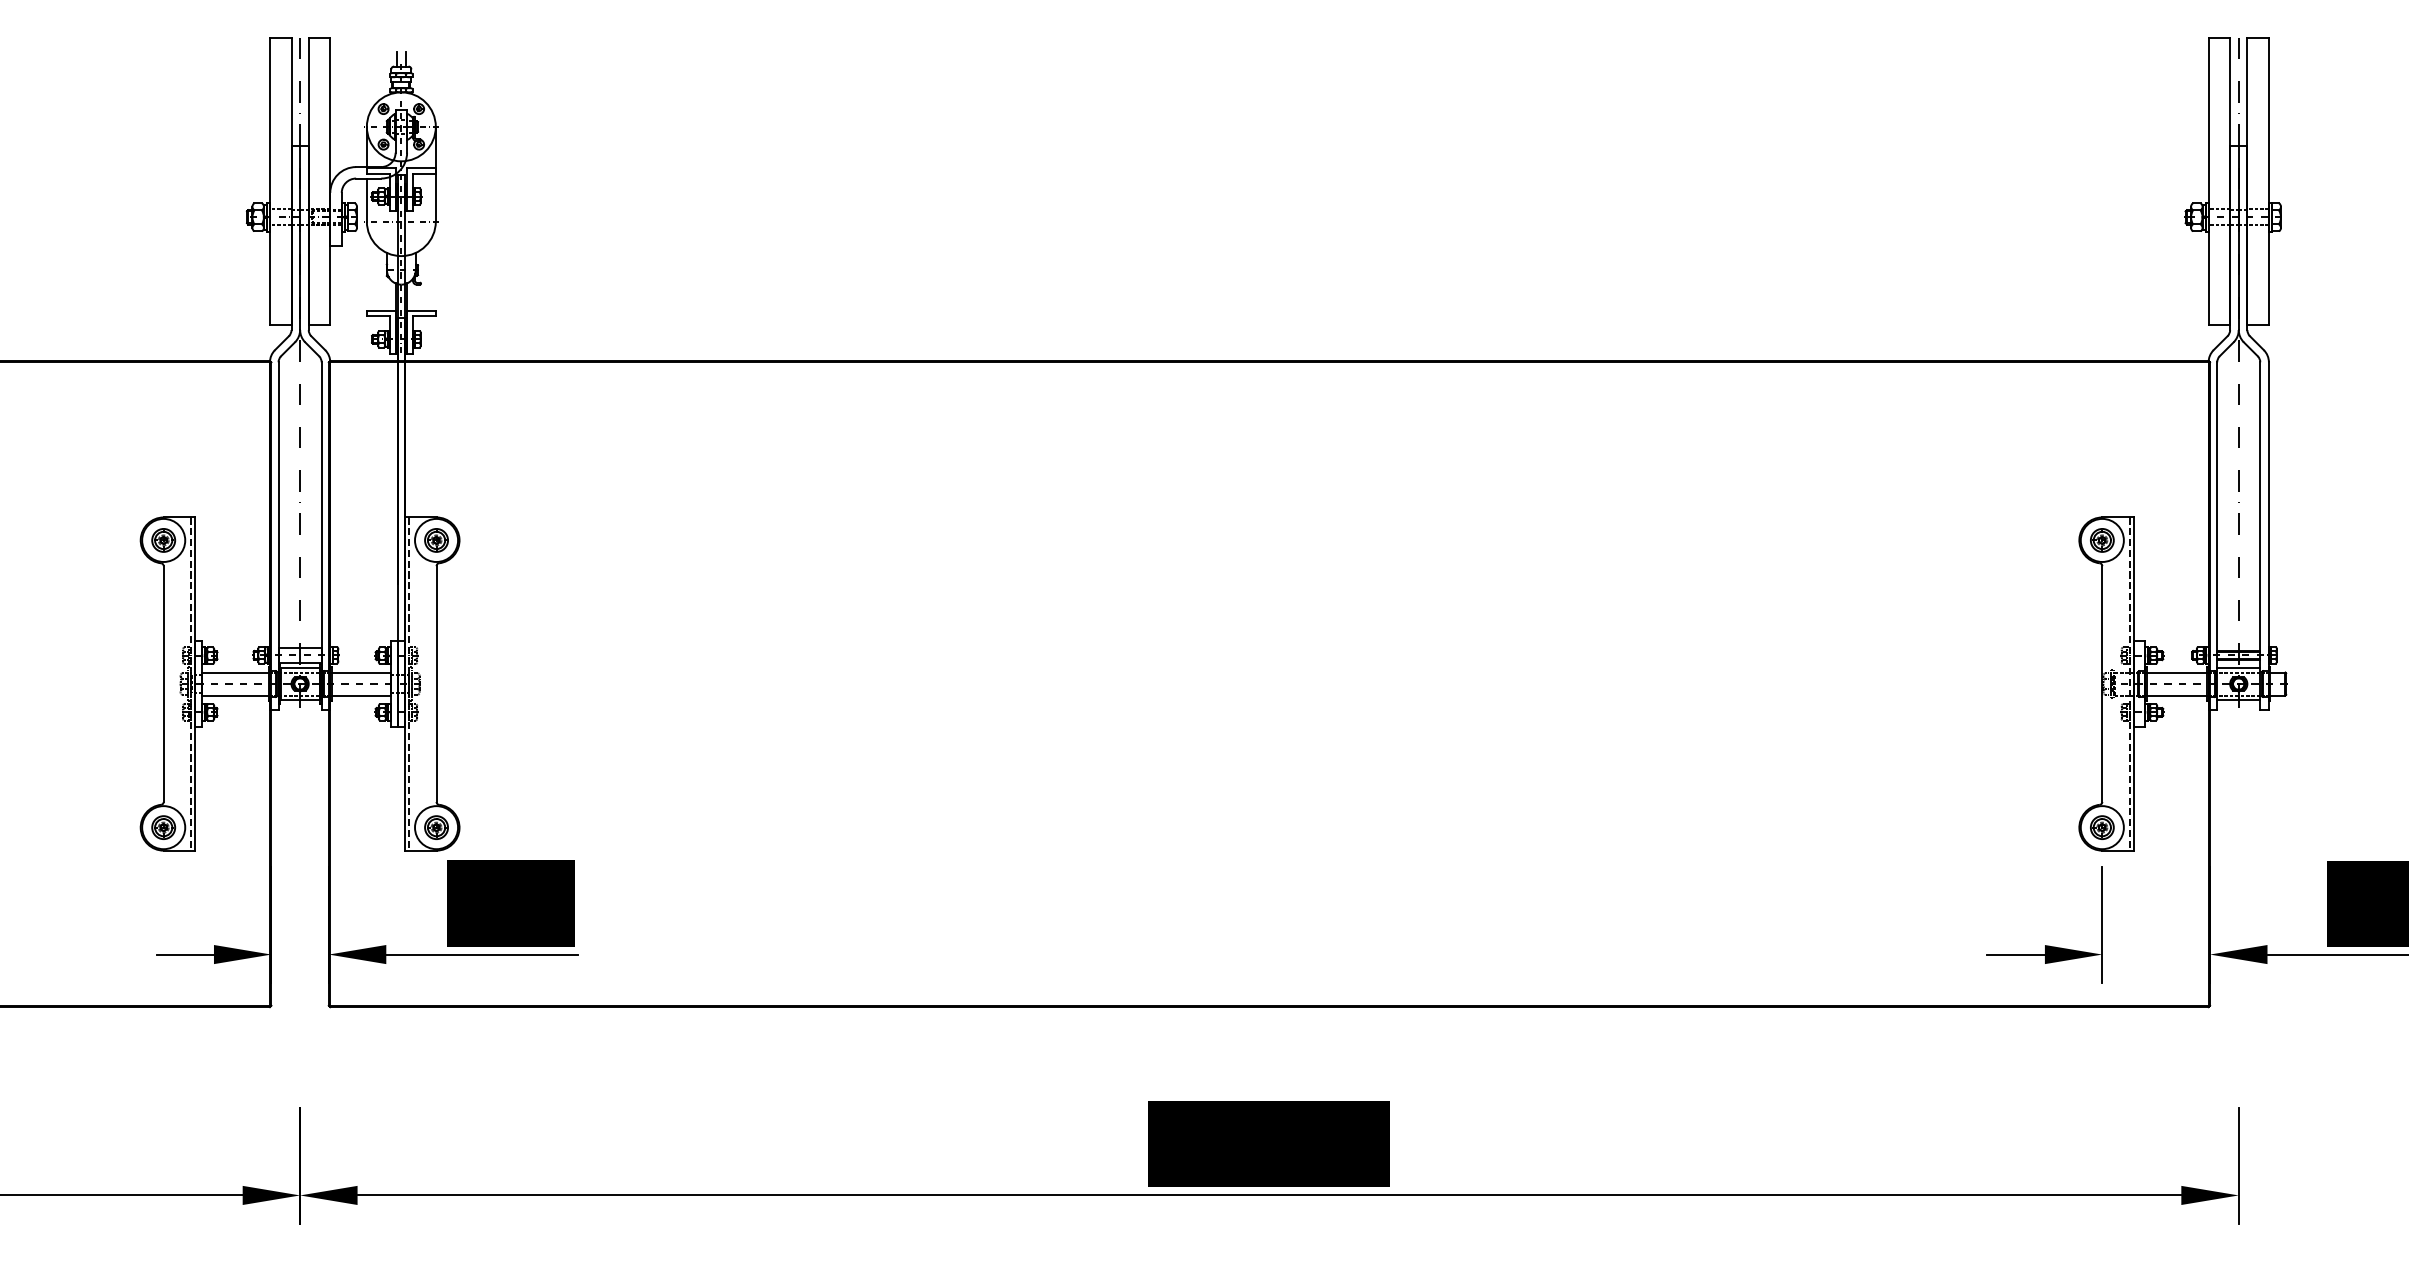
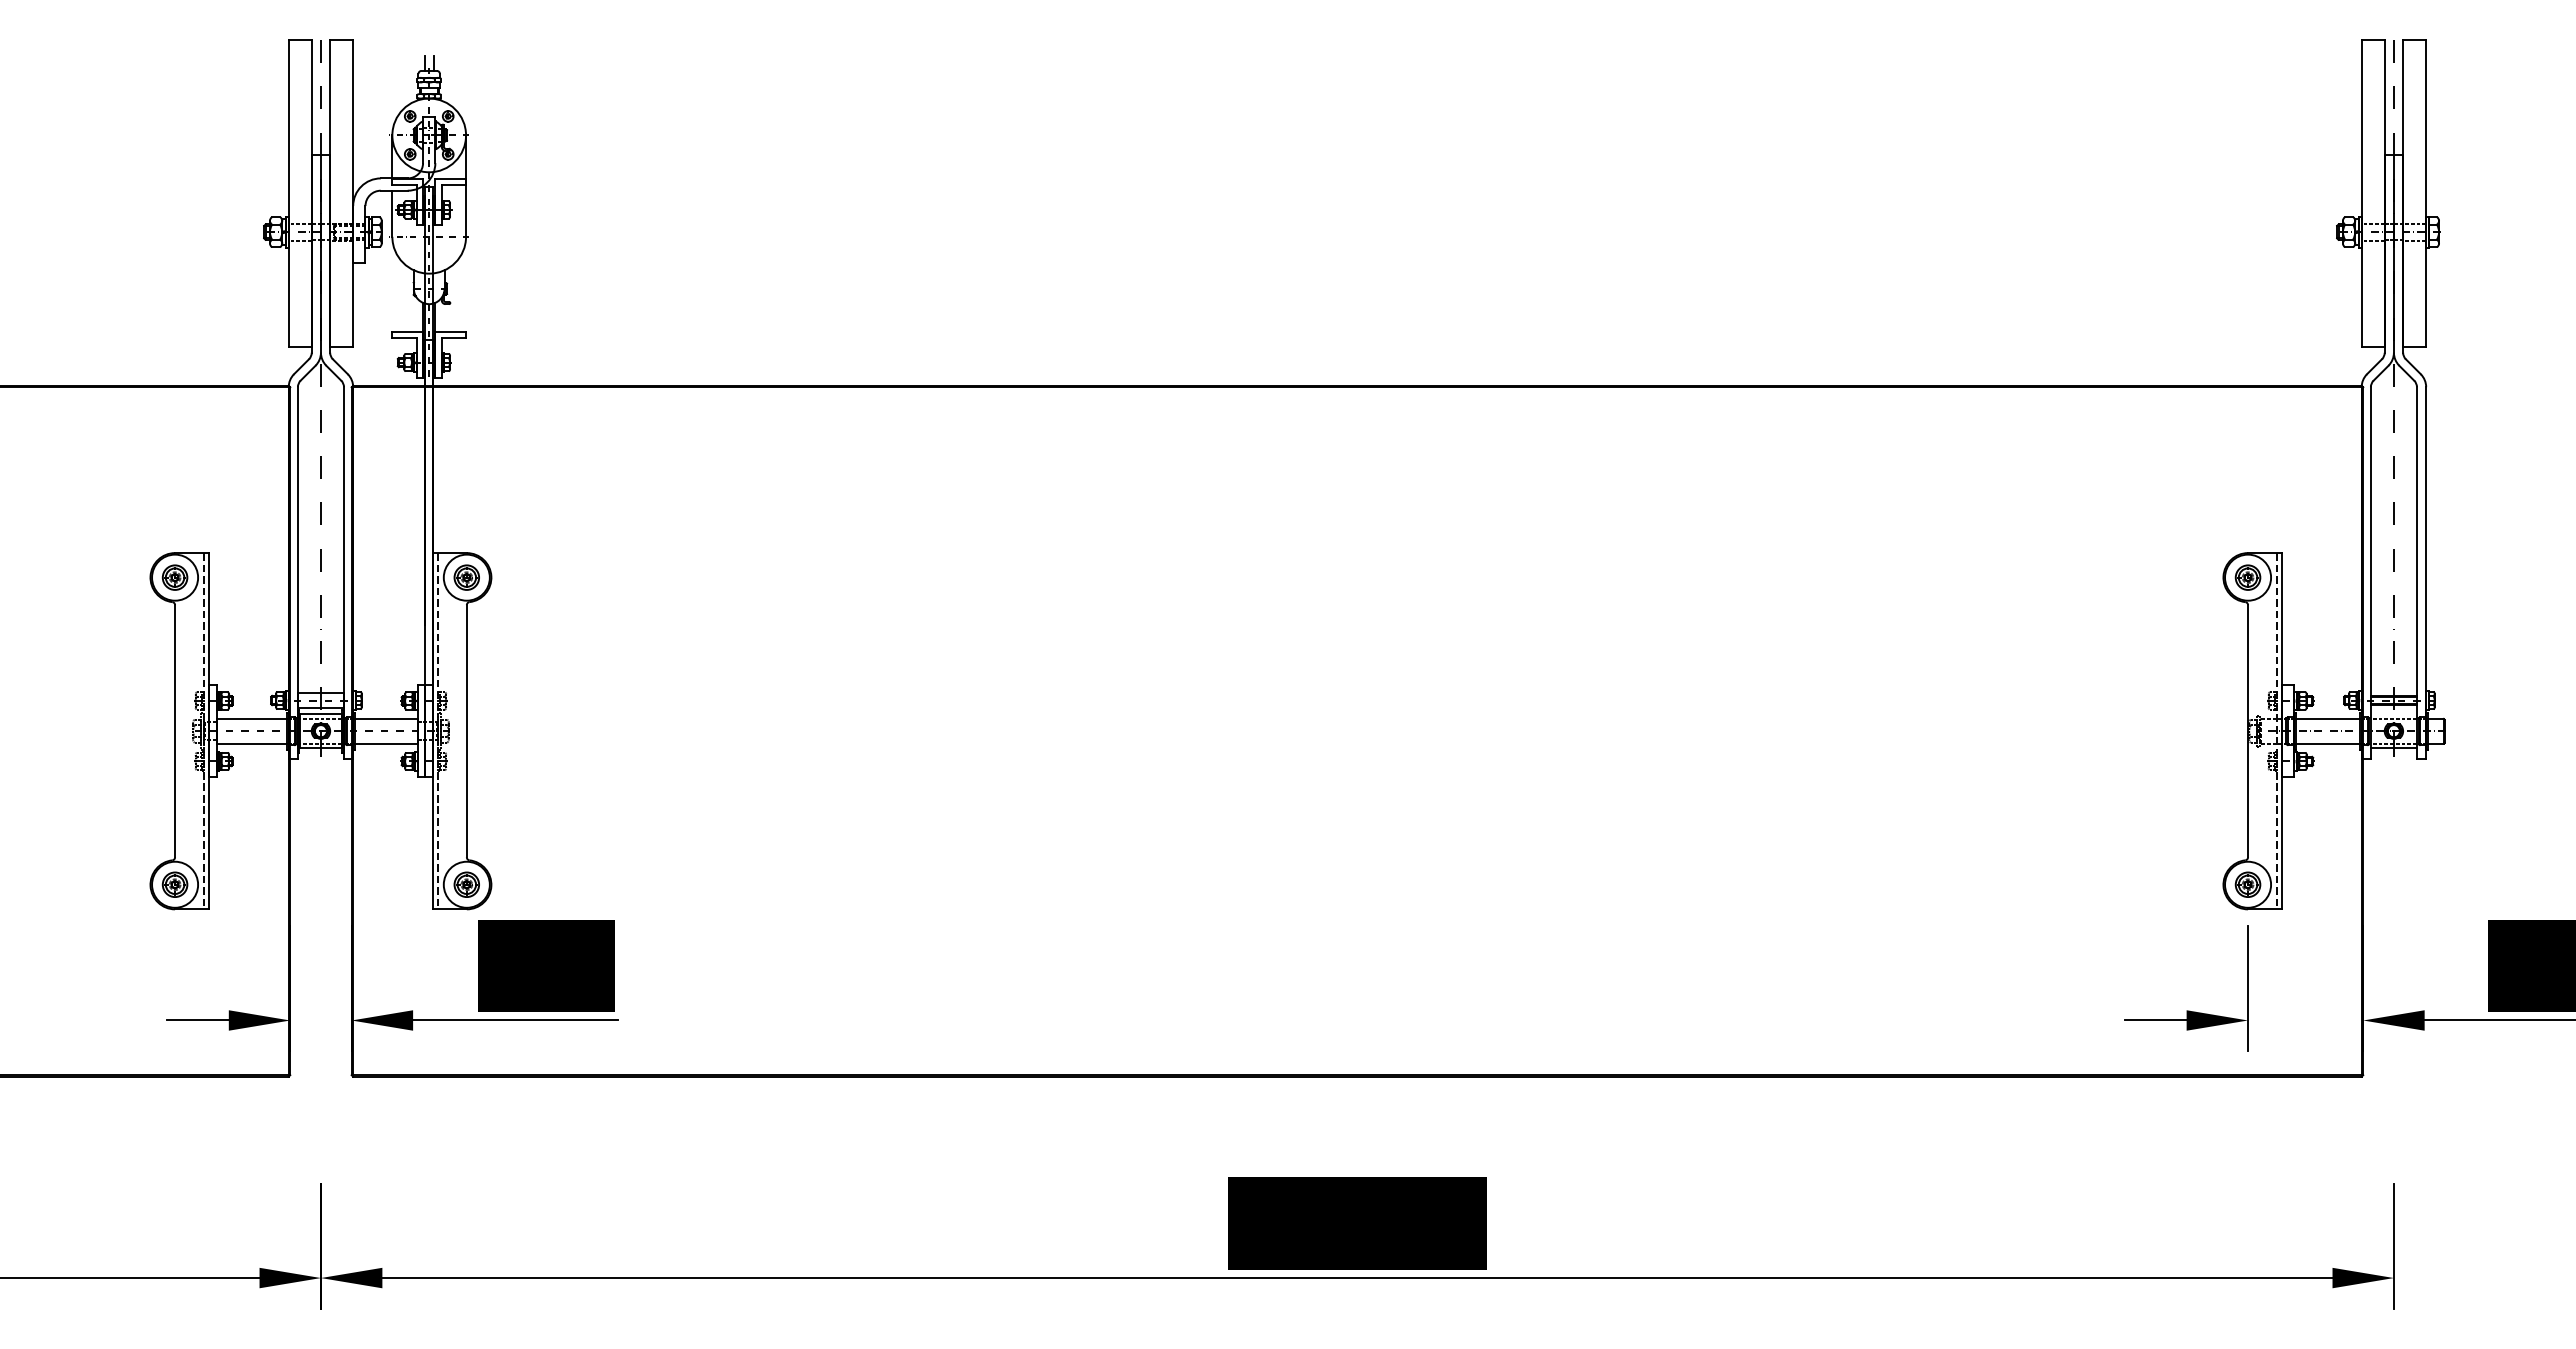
line: (2238, 668) -> (2393, 714), removed

